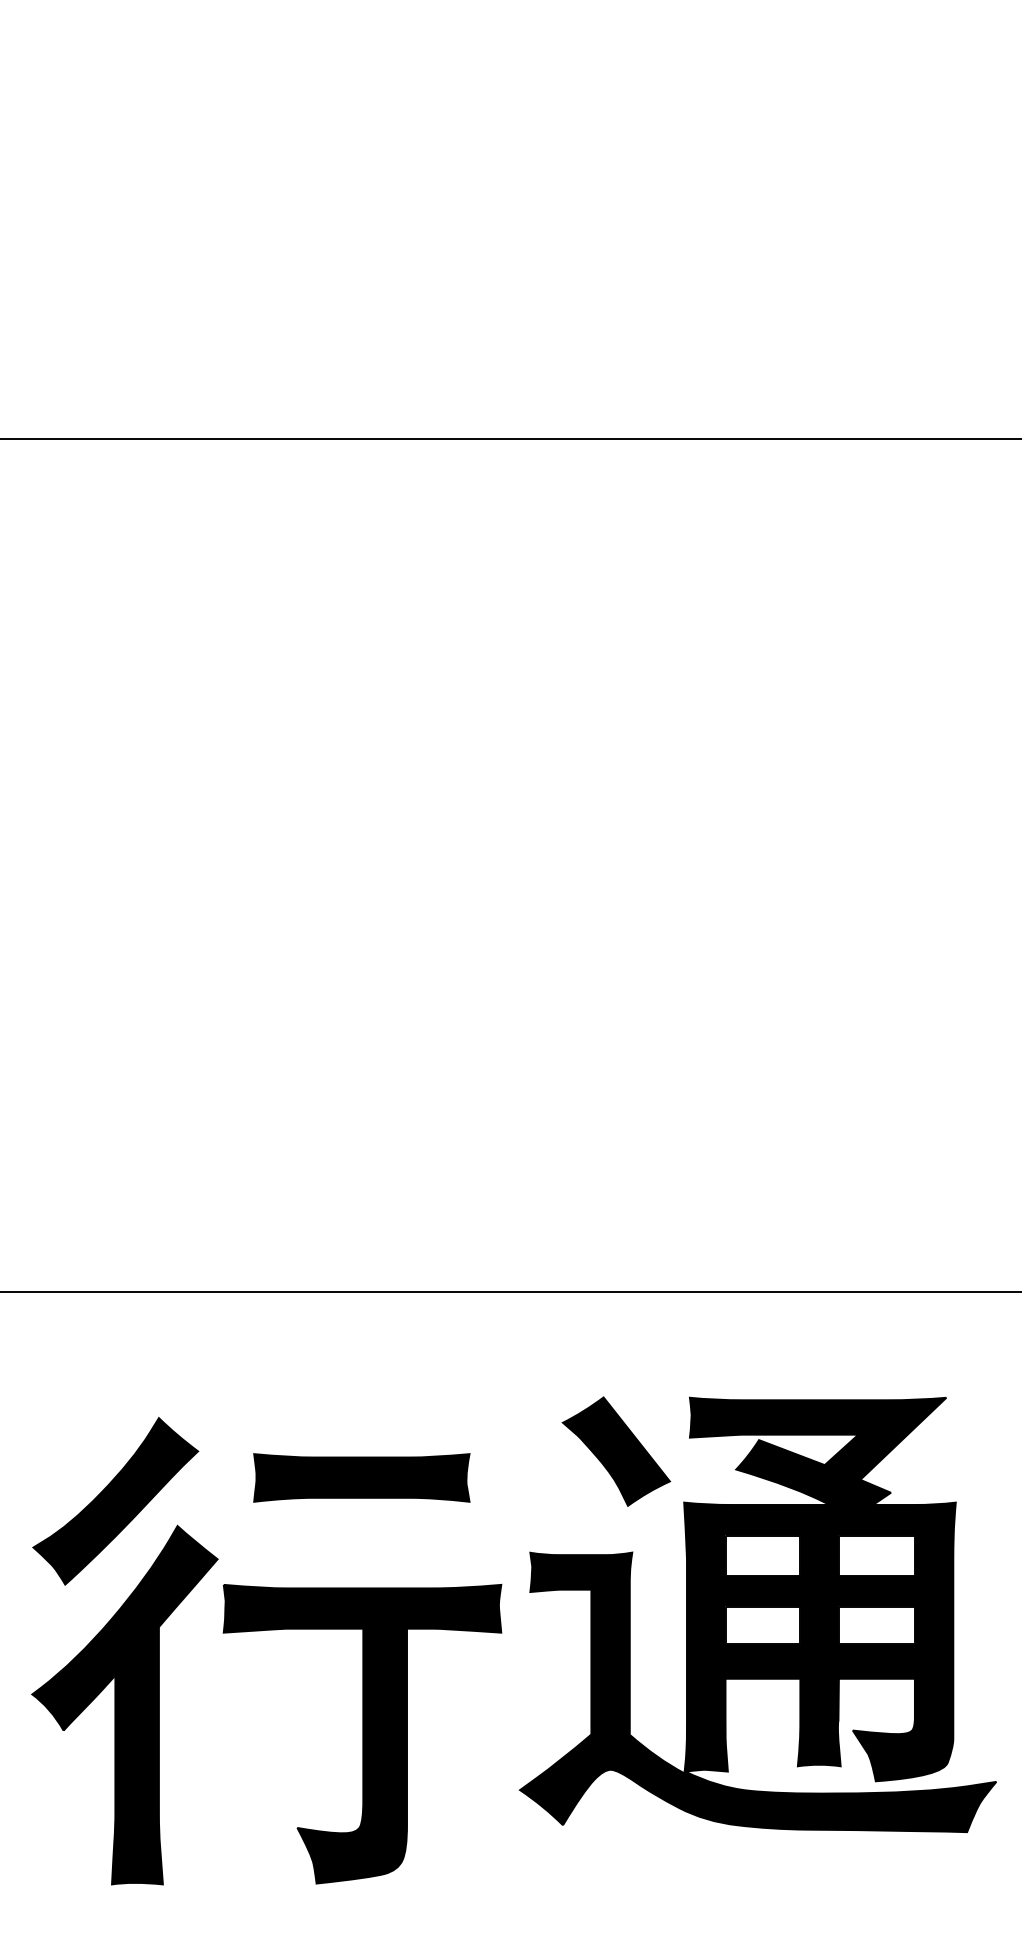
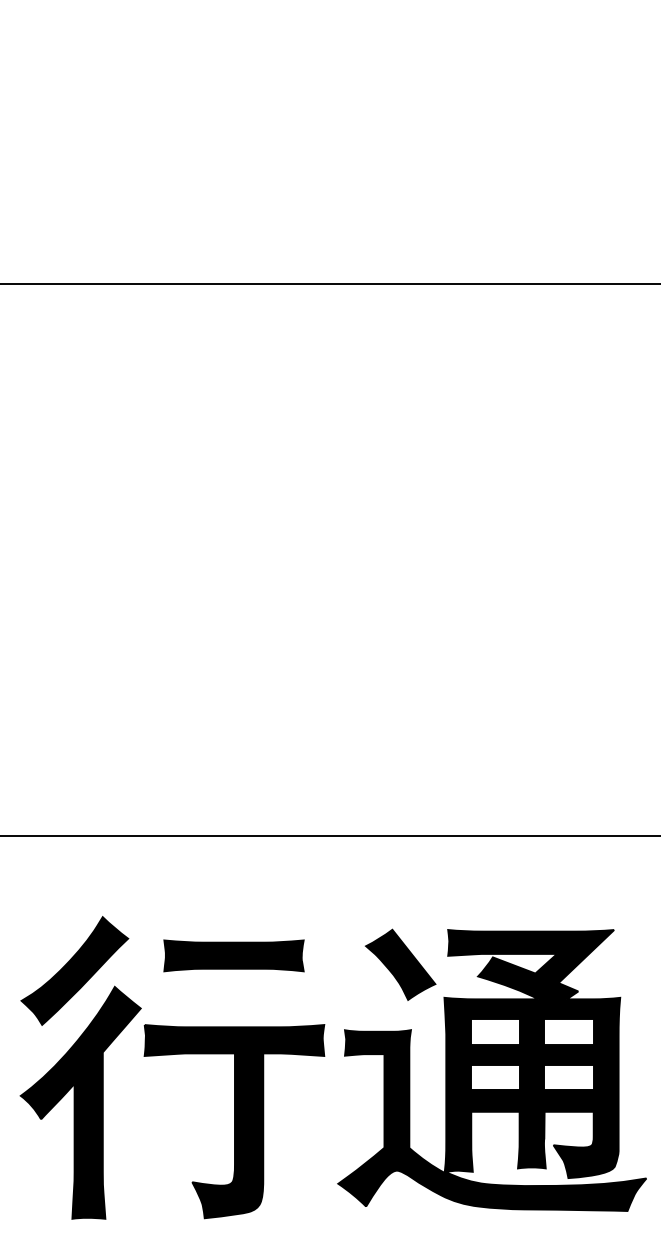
part: (756, 1613) -> (491, 1069), moved

